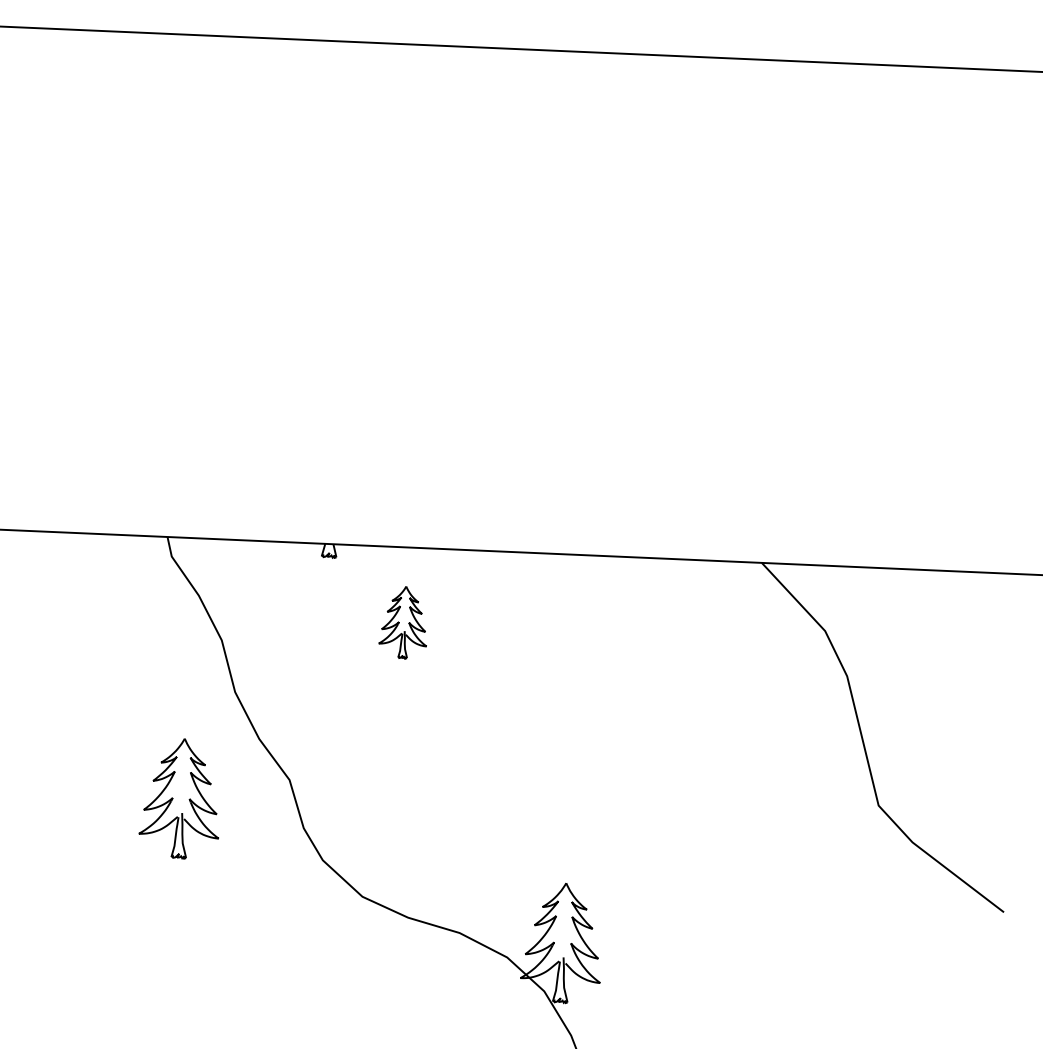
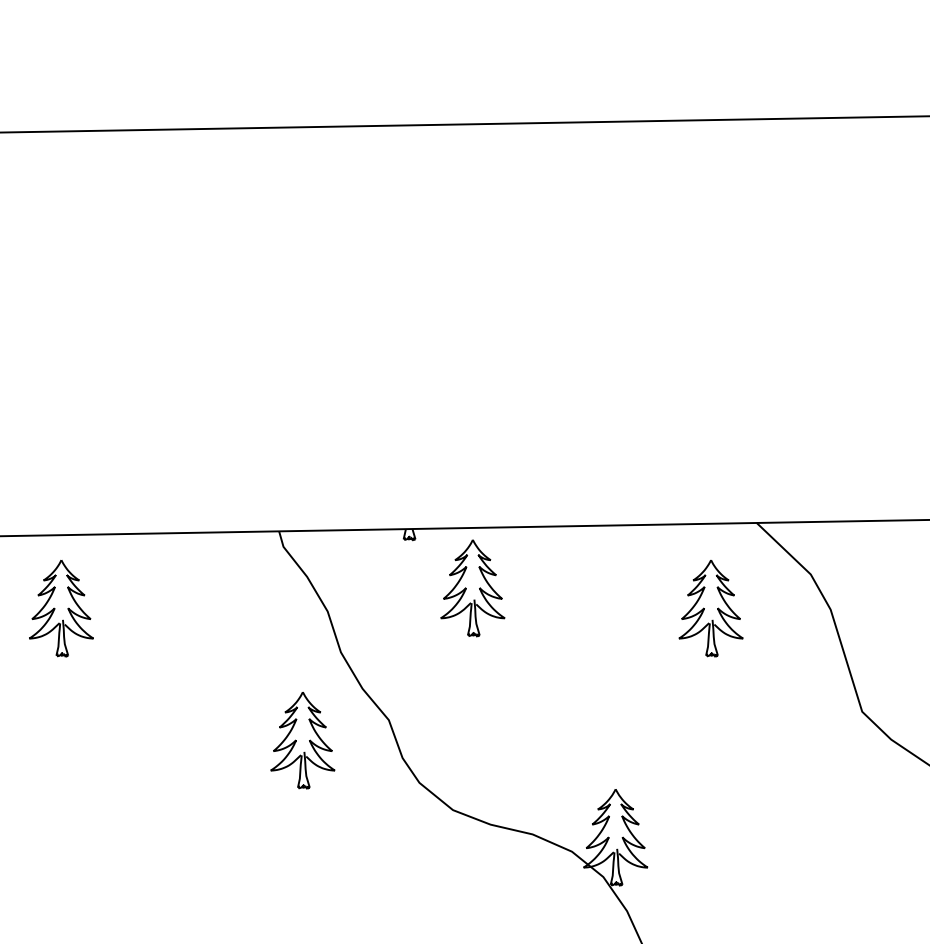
part: (403, 622) -> (472, 588), size x1.67
part: (697, 665) -> (710, 608), added

